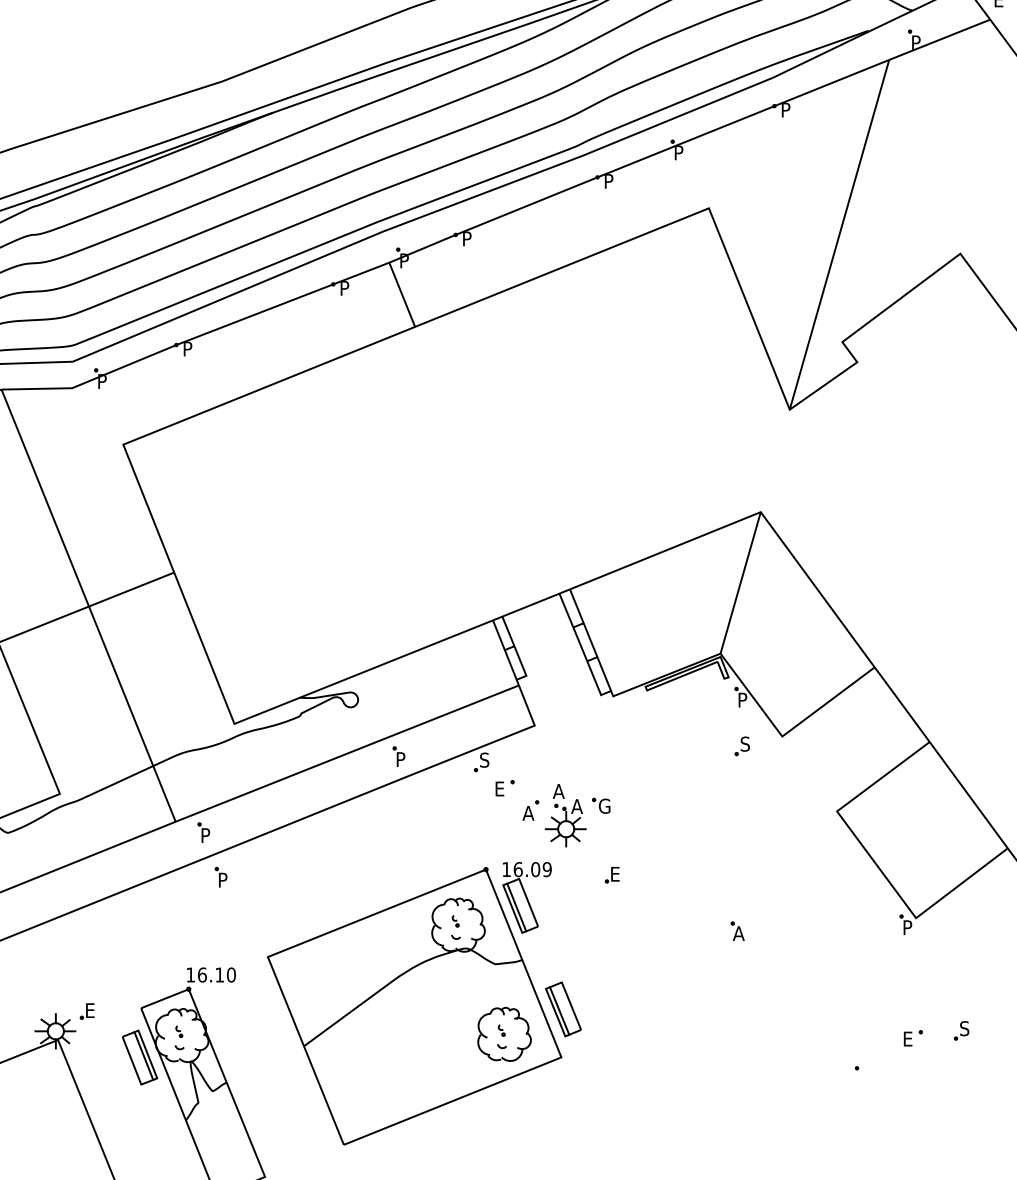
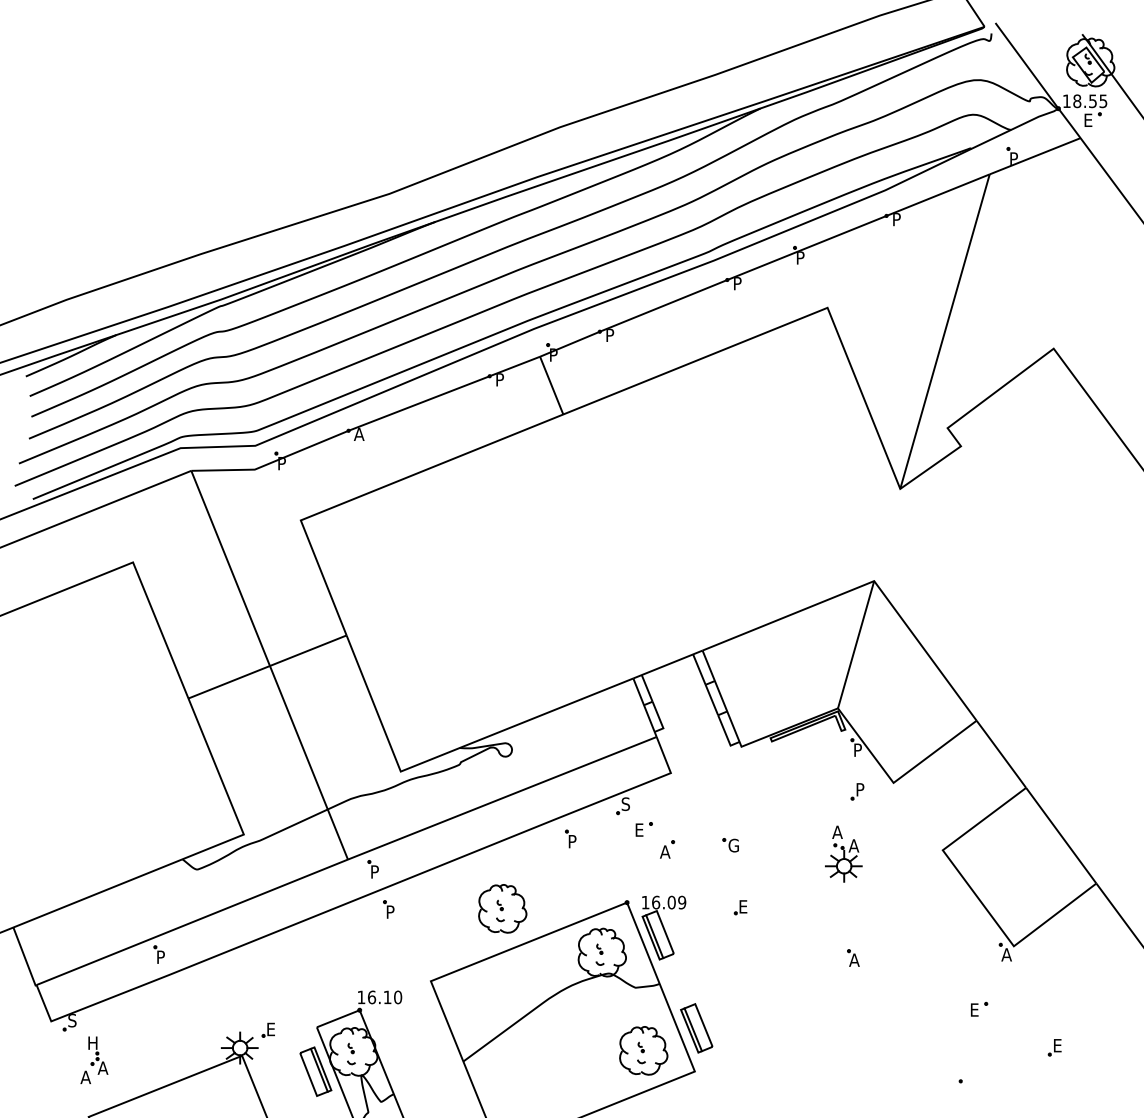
text: (187, 349) -> (358, 434), P -> A
text: (745, 743) -> (860, 789), S -> P
part: (398, 756) -> (570, 838), moved
part: (565, 814) -> (843, 853), moved
part: (347, 876) -> (502, 908), added
text: (907, 927) -> (1006, 954), P -> A
text: (964, 1028) -> (1057, 1045), S -> E
part: (913, 1037) -> (979, 1008), moved

